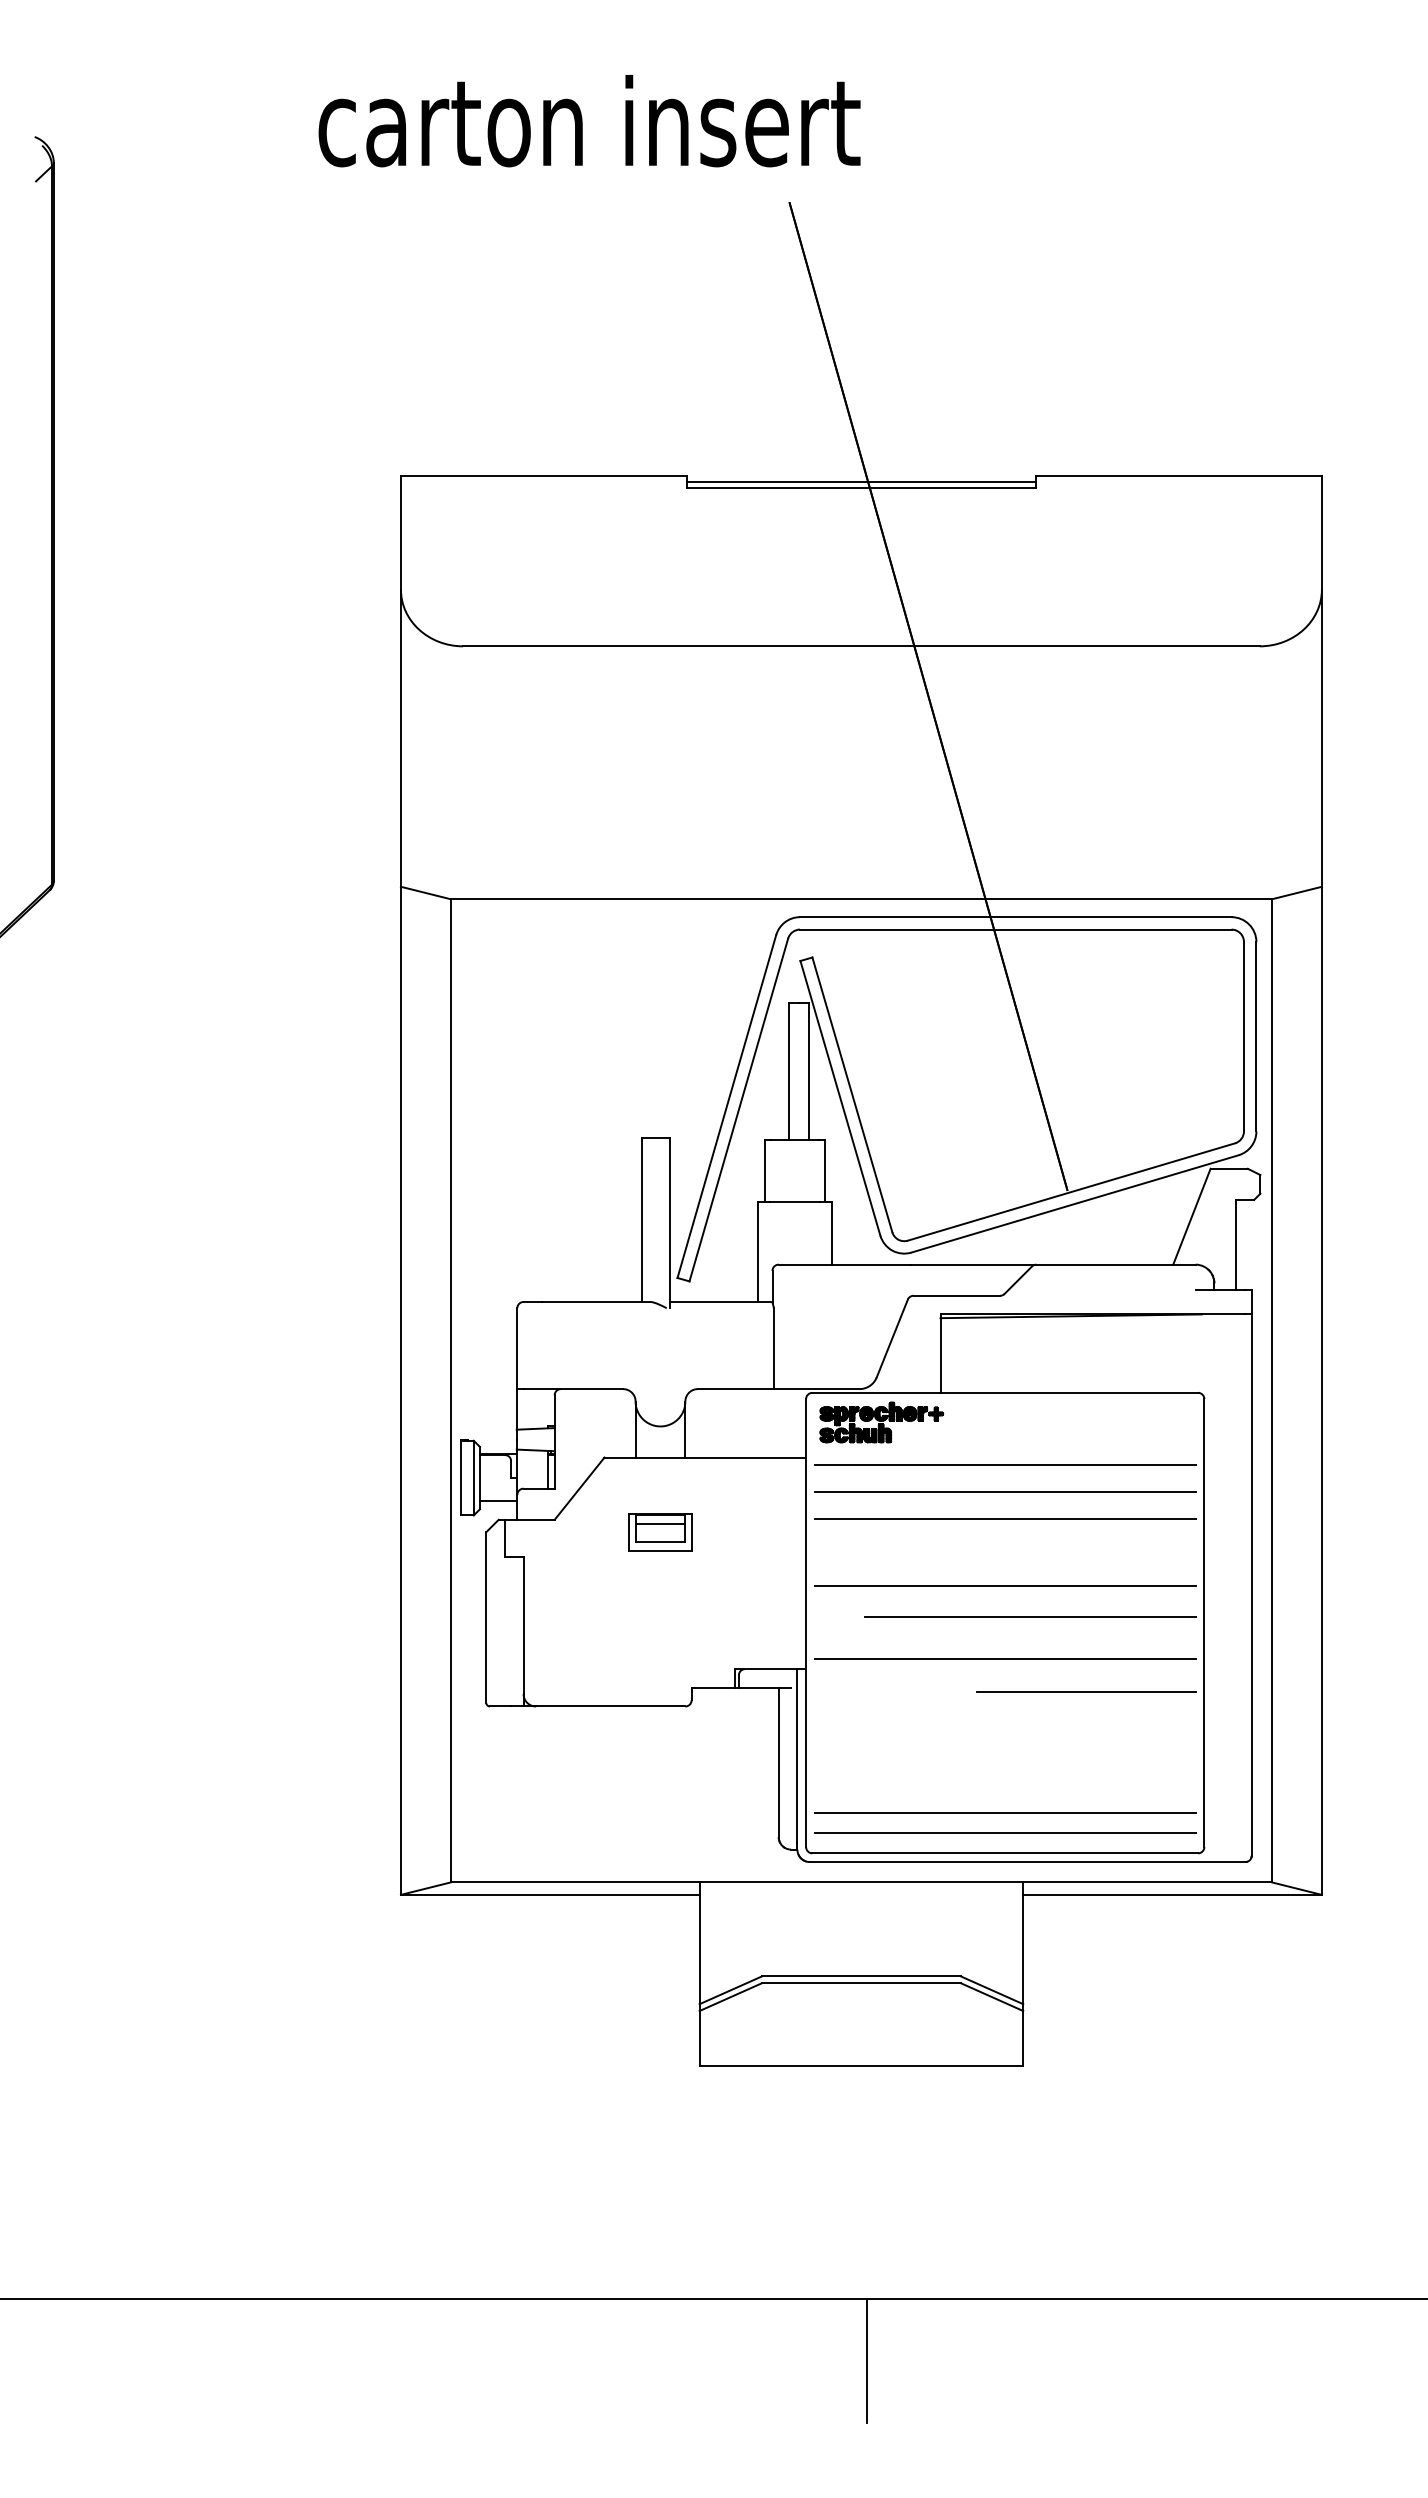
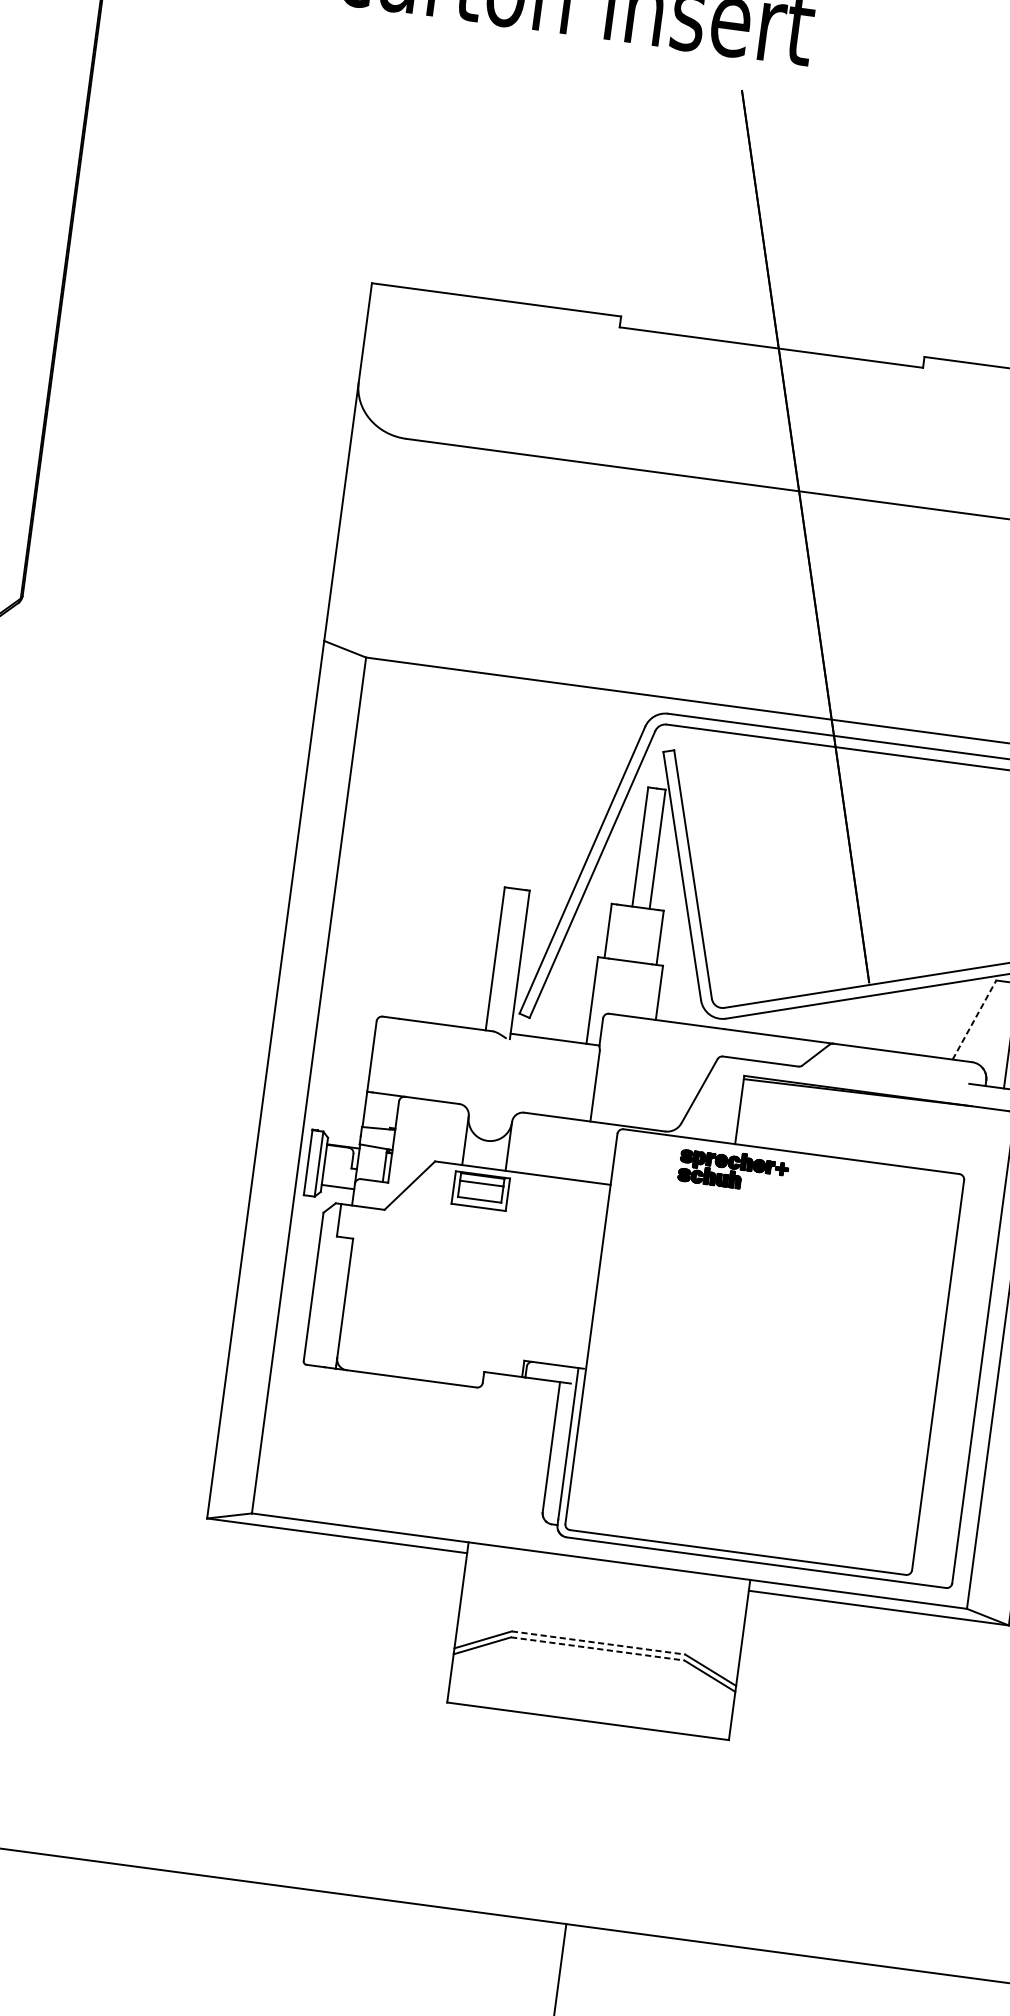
line: (861, 482) -> (772, 342), removed
line: (1192, 1216) -> (975, 1019), solid -> dashed
part: (881, 1422) -> (733, 1170), moved
line: (1004, 1464) -> (782, 1213), removed
line: (1004, 1492) -> (779, 1238), removed
line: (1004, 1519) -> (776, 1261), removed
part: (660, 1532) -> (480, 1191), moved
line: (1004, 1585) -> (768, 1319), removed
line: (1029, 1616) -> (786, 1349), removed
line: (1004, 1659) -> (759, 1383), removed
line: (1085, 1692) -> (826, 1421), removed
line: (1004, 1812) -> (742, 1516), removed
line: (1004, 1833) -> (739, 1535), removed
line: (861, 1976) -> (598, 1643), solid -> dashed
line: (861, 1983) -> (597, 1649), solid -> dashed

